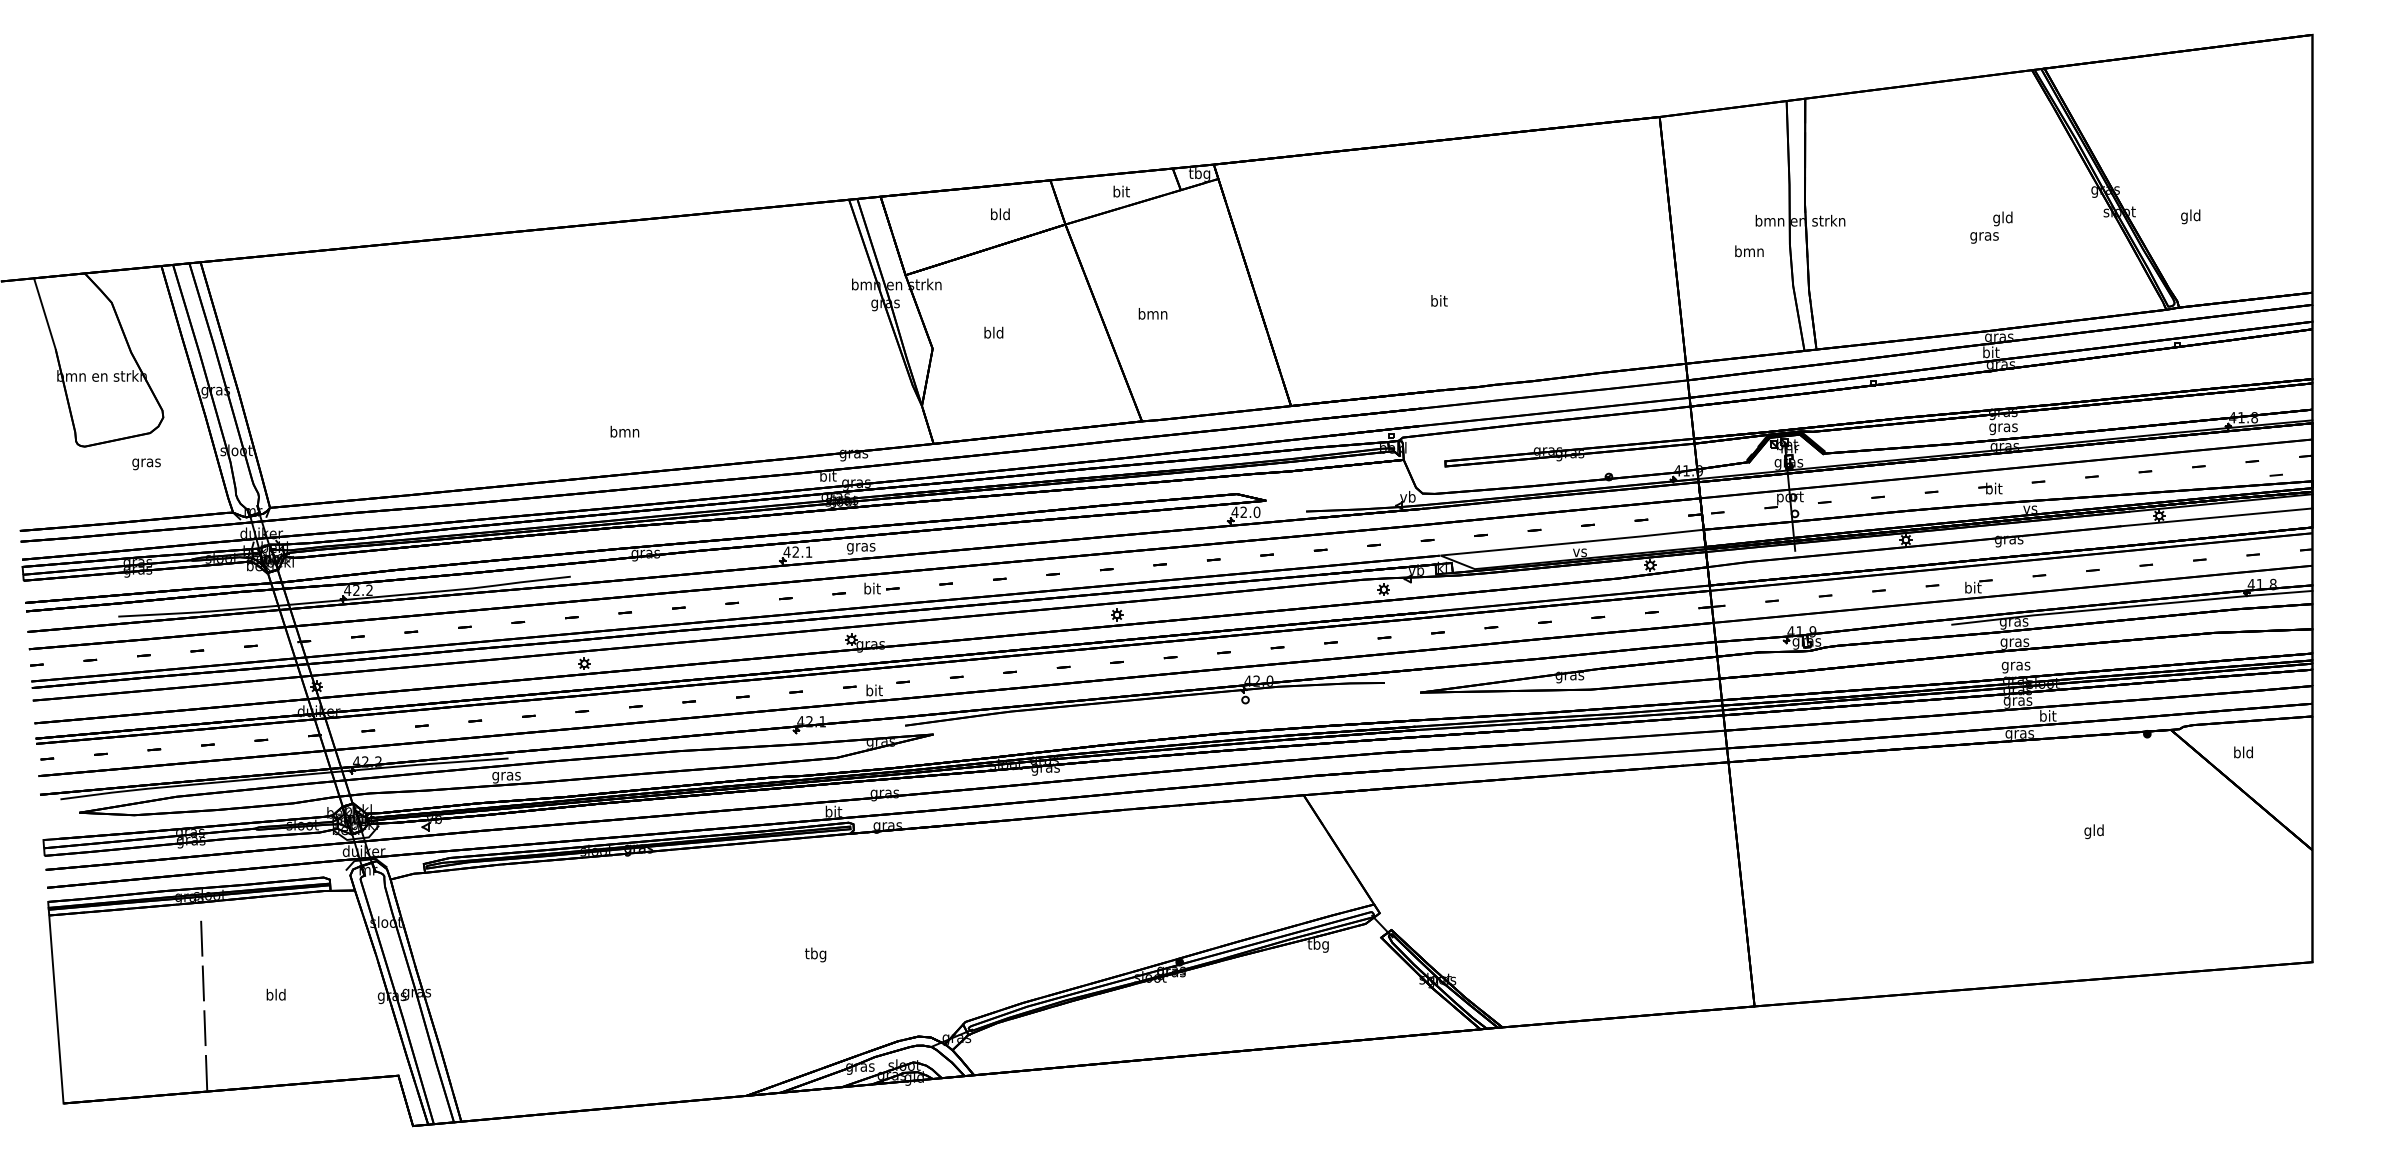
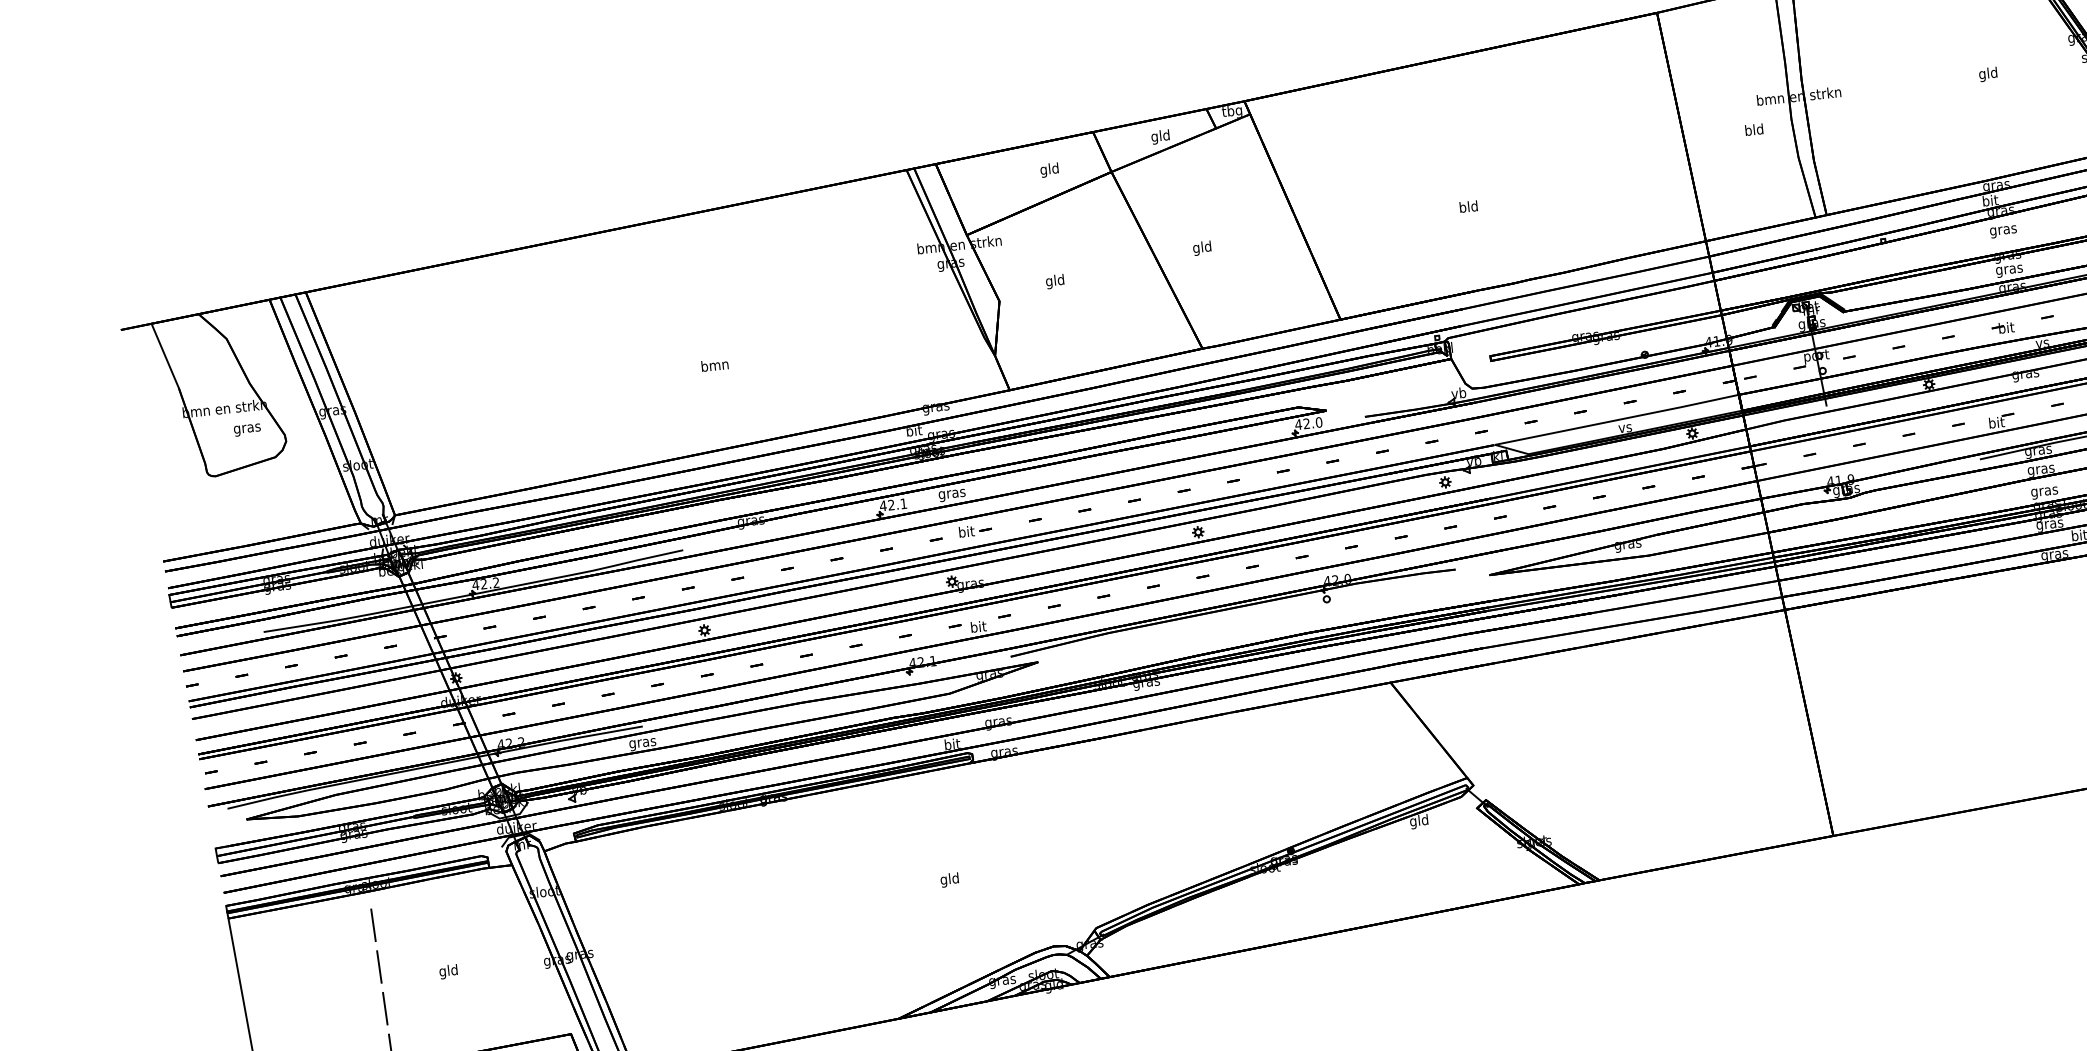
text: (1120, 192) -> (1159, 136), bit -> gld
text: (993, 215) -> (1043, 170), bld -> gld
text: (1984, 237) -> (2003, 231), moved
text: (1749, 251) -> (1754, 129), bmn -> bld
text: (1438, 300) -> (1468, 206), bit -> bld
text: (1152, 315) -> (1201, 248), bmn -> gld
text: (987, 333) -> (1049, 281), bld -> gld
text: (624, 431) -> (714, 365), moved
text: (146, 464) -> (247, 430), moved
text: (1317, 945) -> (1418, 821), tbg -> gld
text: (815, 954) -> (949, 879), tbg -> gld
text: (269, 995) -> (442, 971), bld -> gld

